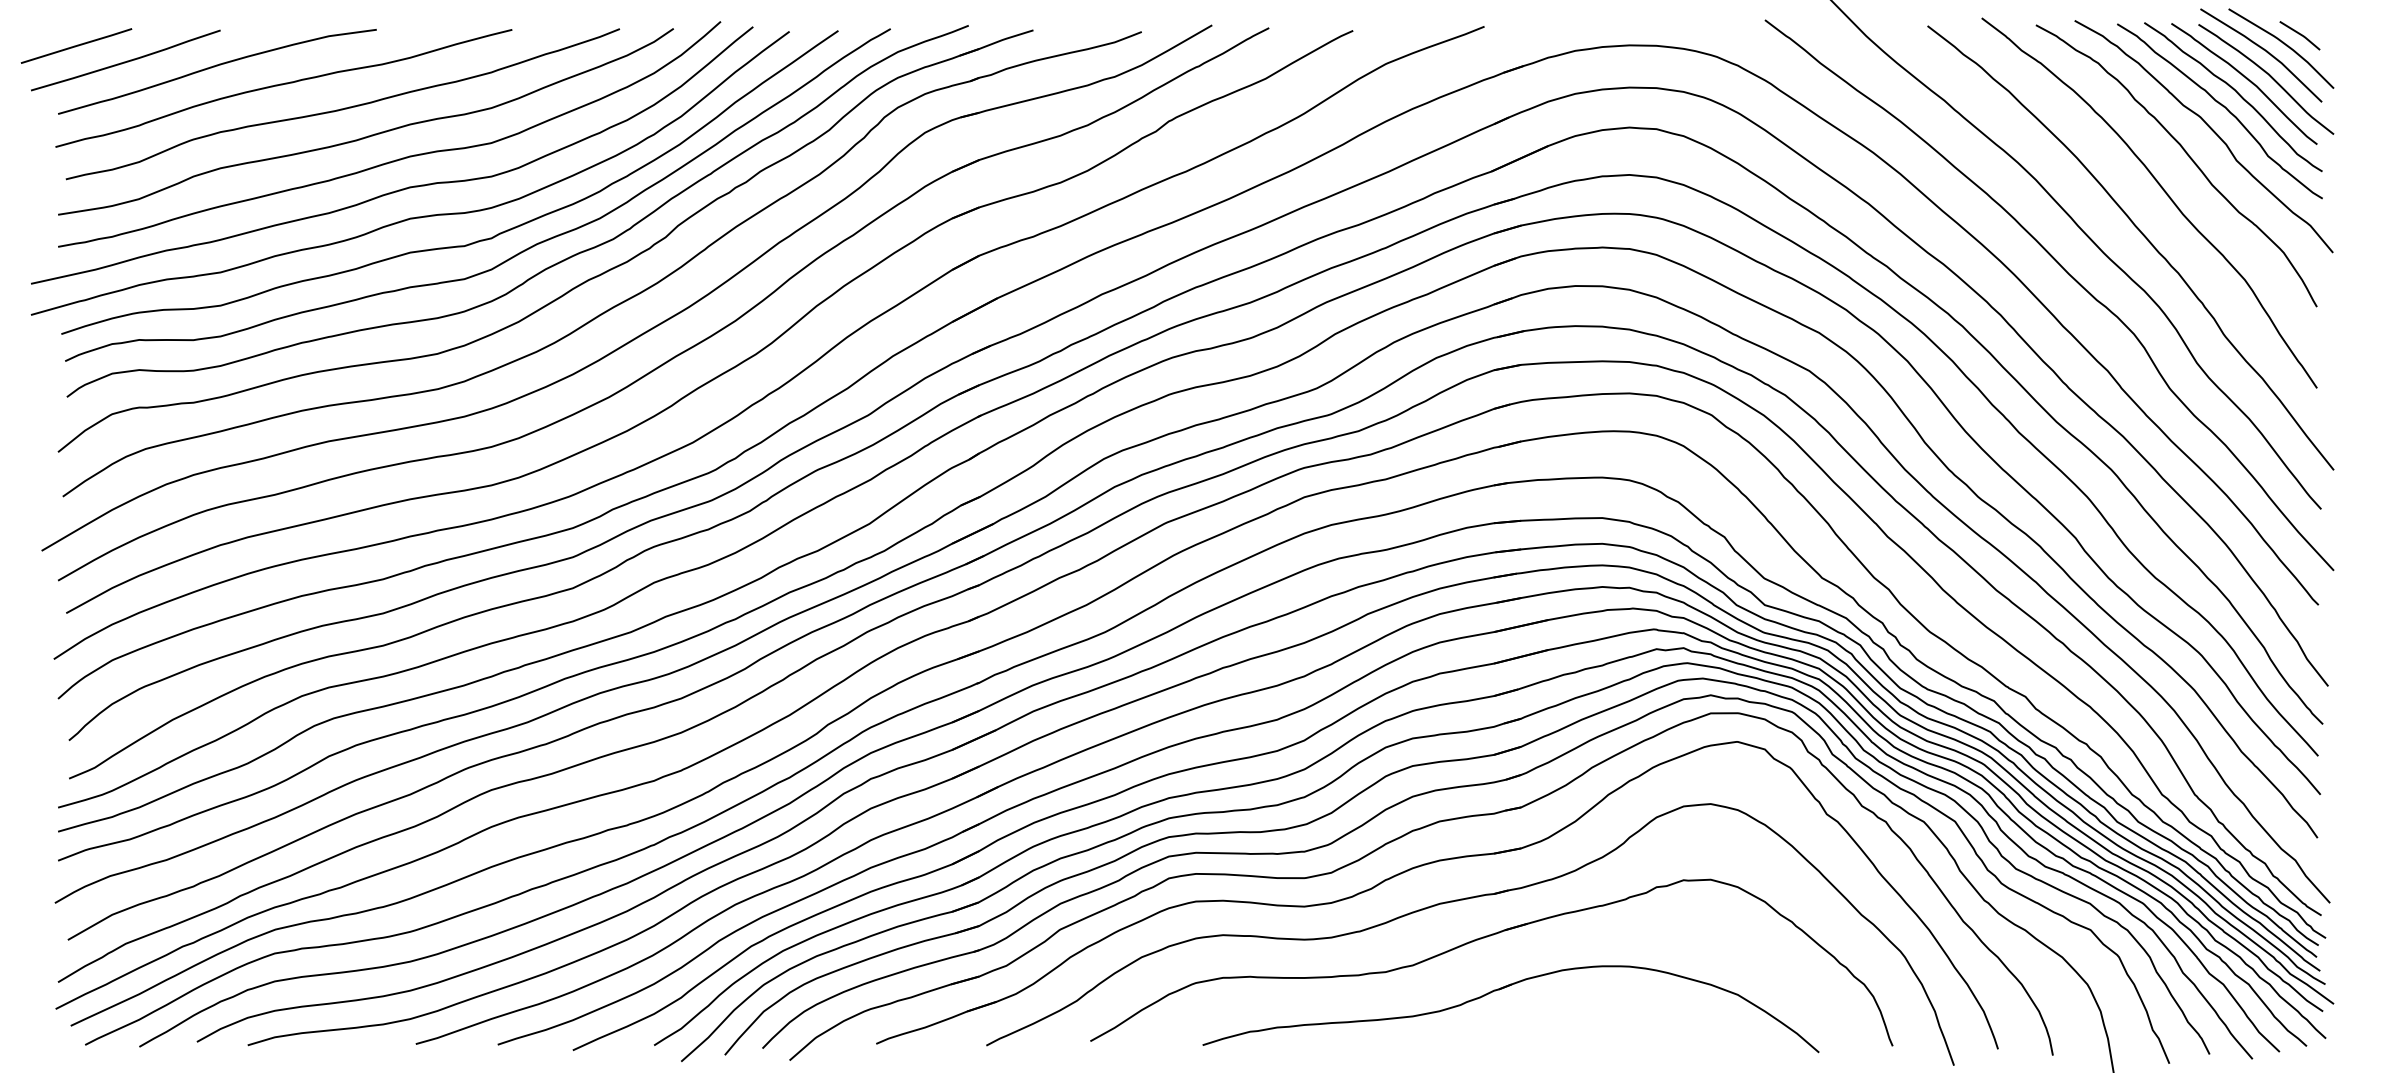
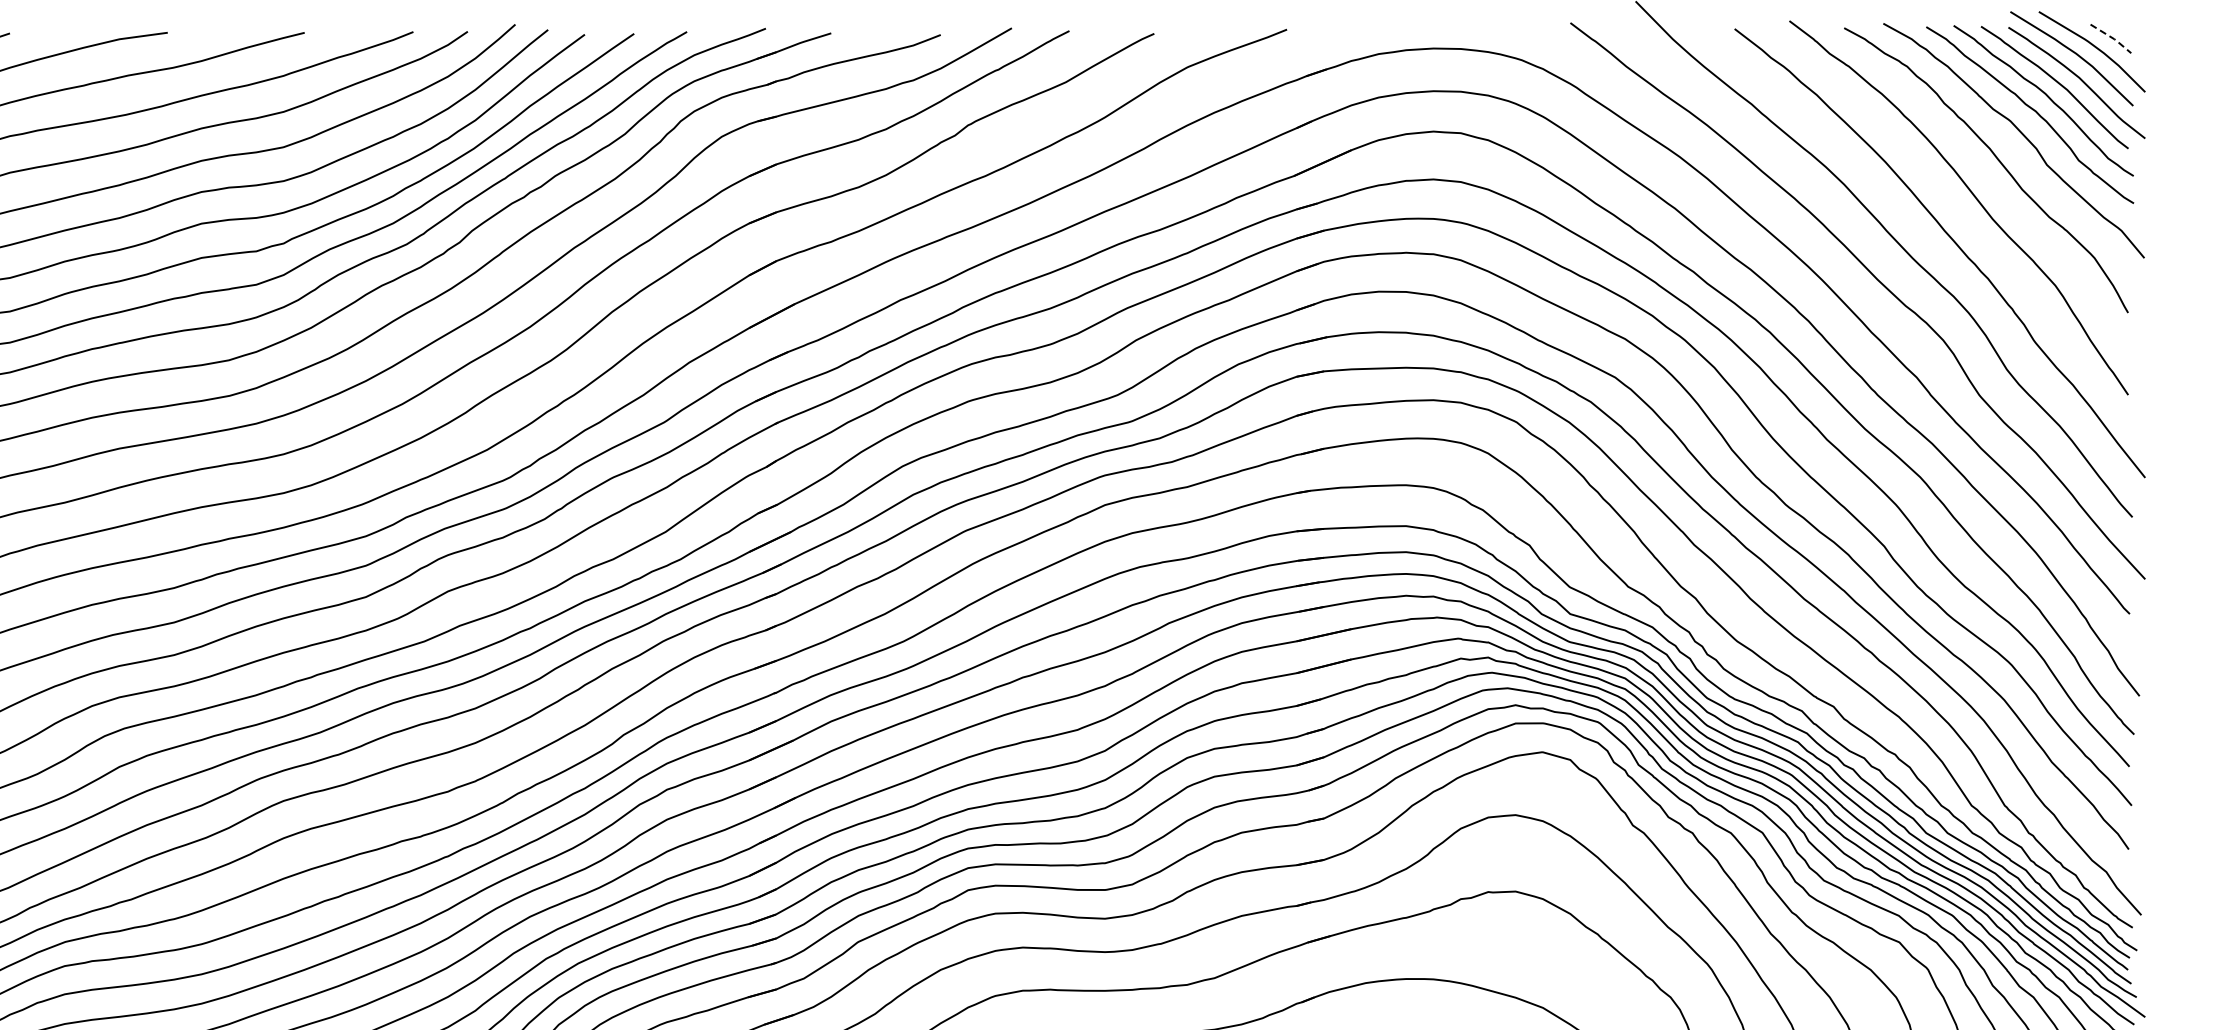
line: (2302, 35) -> (2113, 38), solid -> dashed

